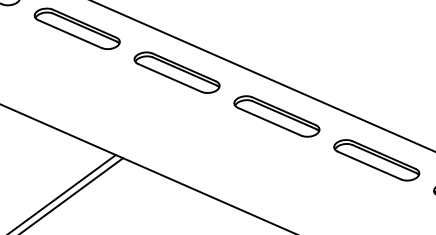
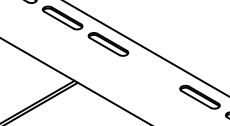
part: (275, 115) -> (153, 70), removed

